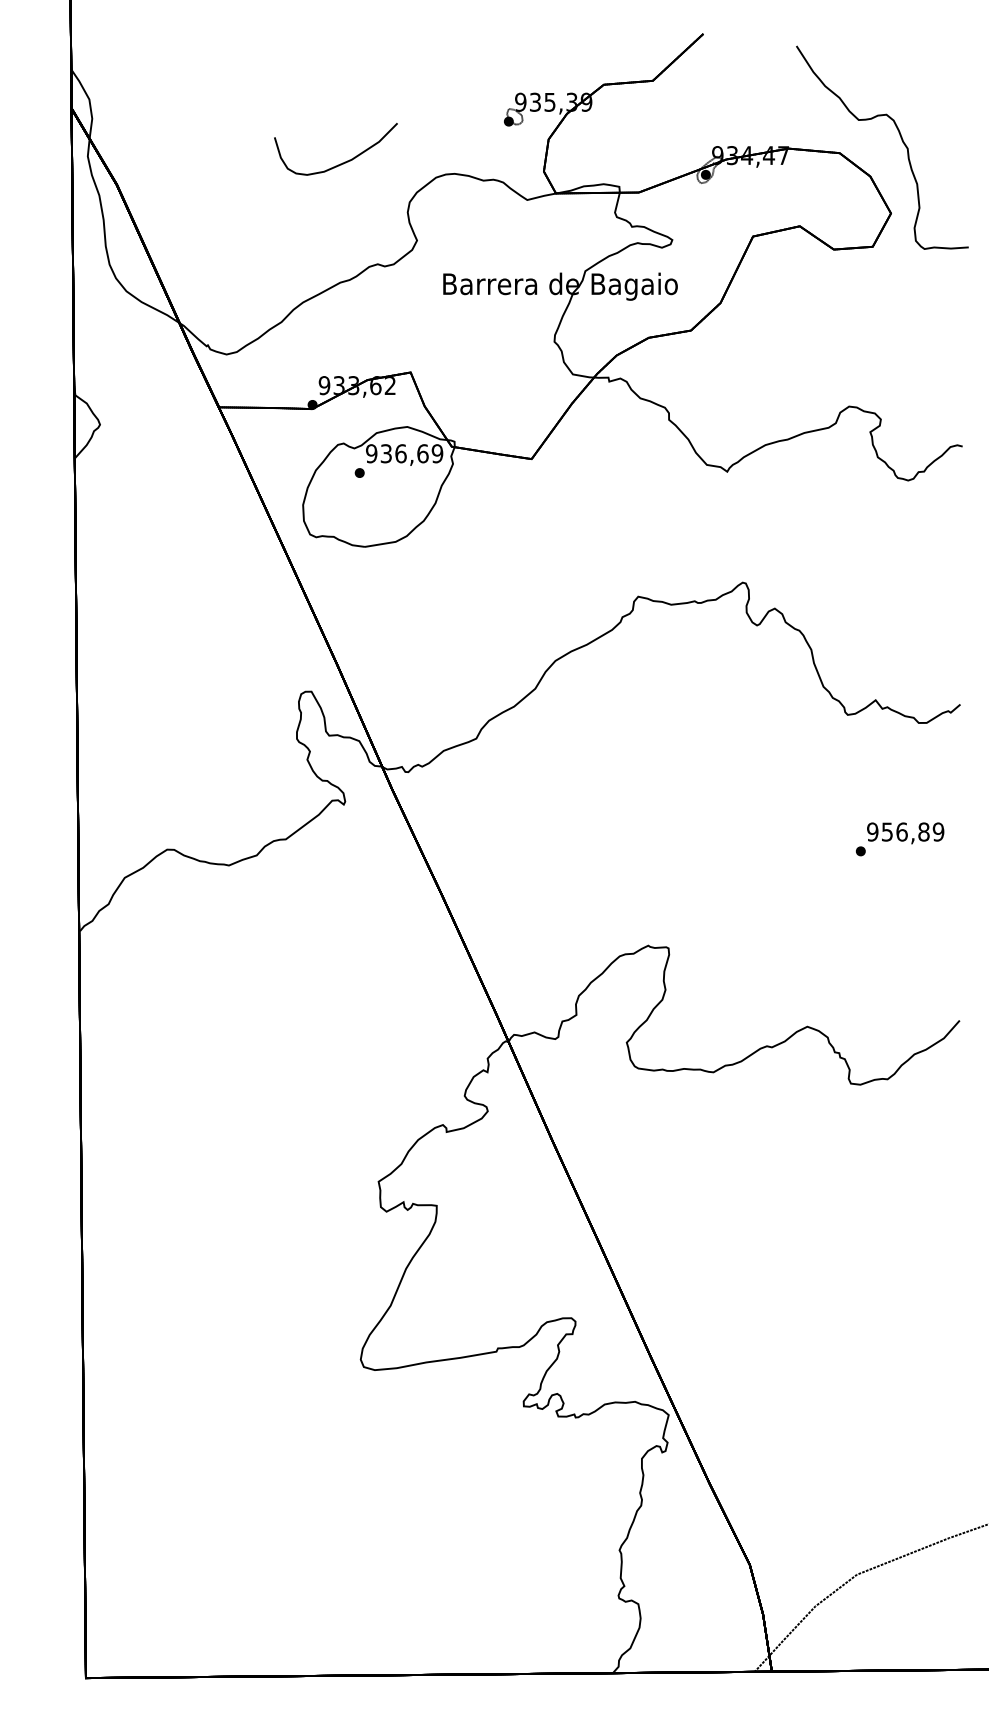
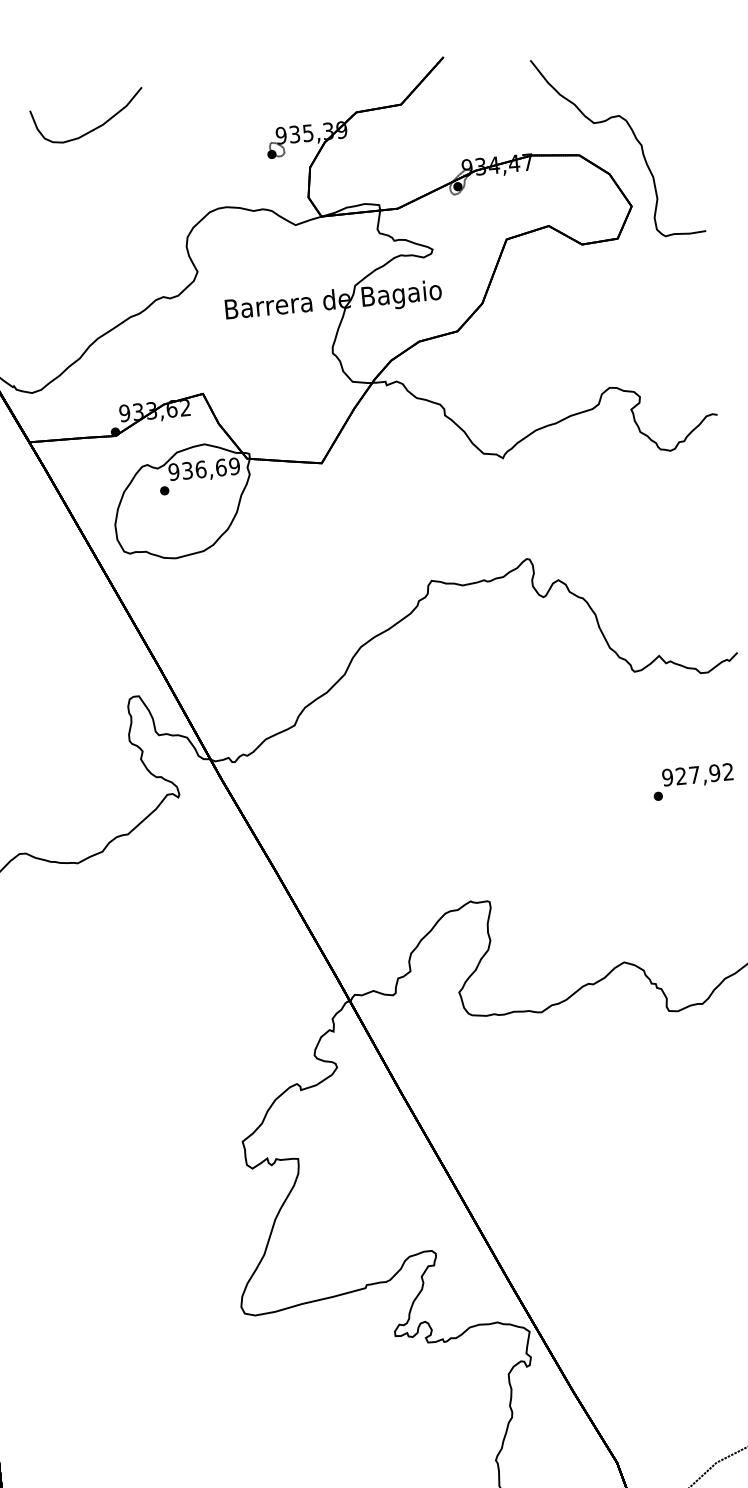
curve: (342, 162) -> (94, 128), moved
text: (913, 831) -> (705, 773), 956,89 -> 927,92

